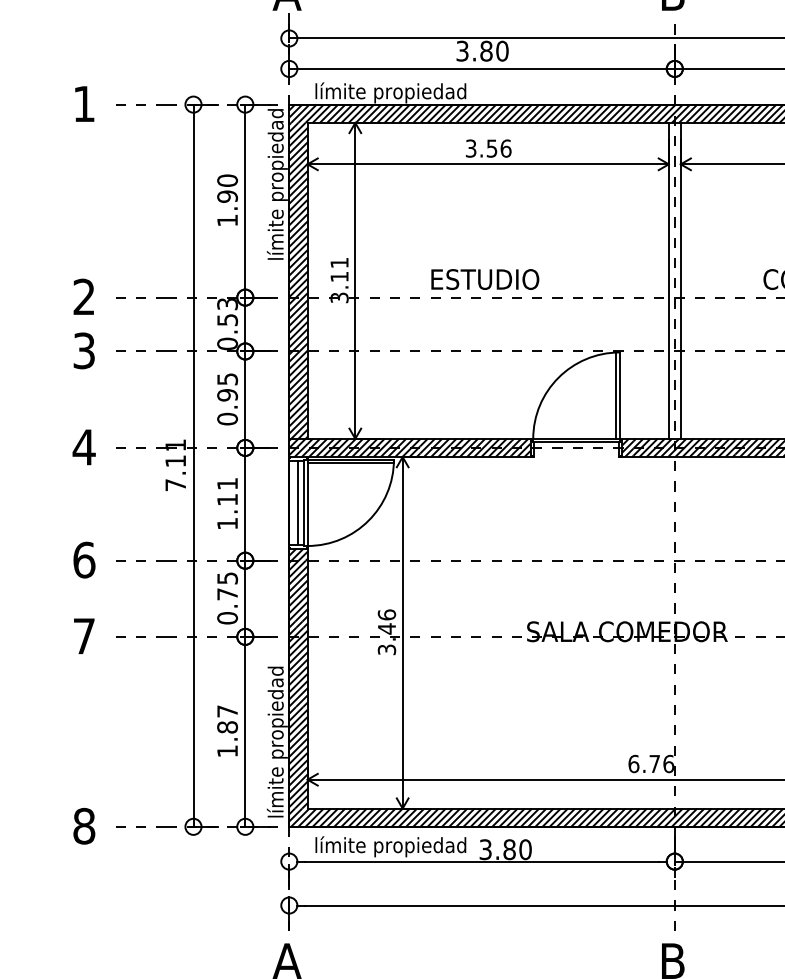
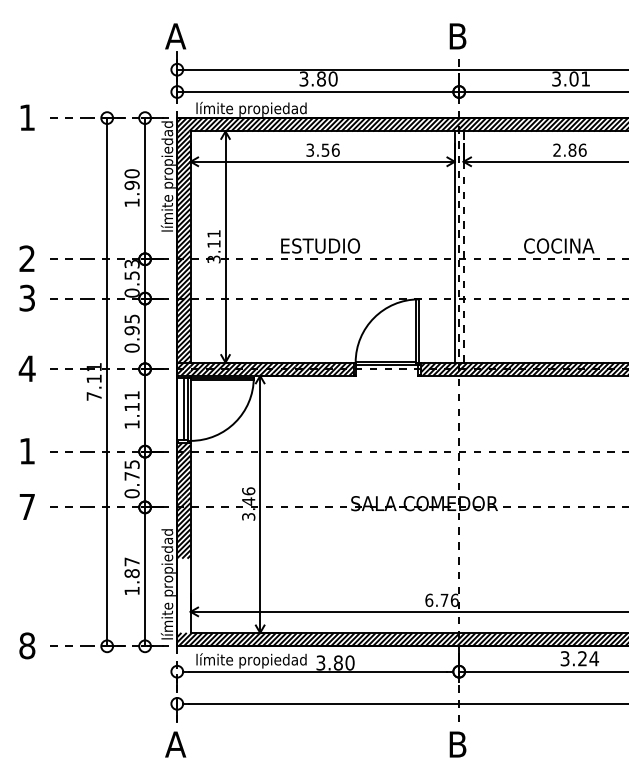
line: (680, 281) -> (463, 247), solid -> dashed
text: (84, 559) -> (27, 450), 6 -> 1
hatch: (297, 757) -> (183, 595), removed

